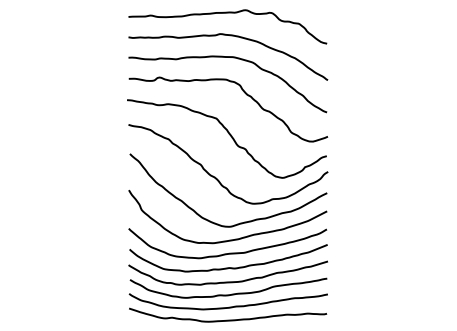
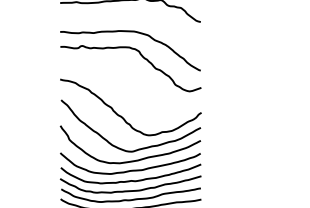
curve: (230, 36) -> (132, 16), removed
curve: (229, 135) -> (131, 87), removed

